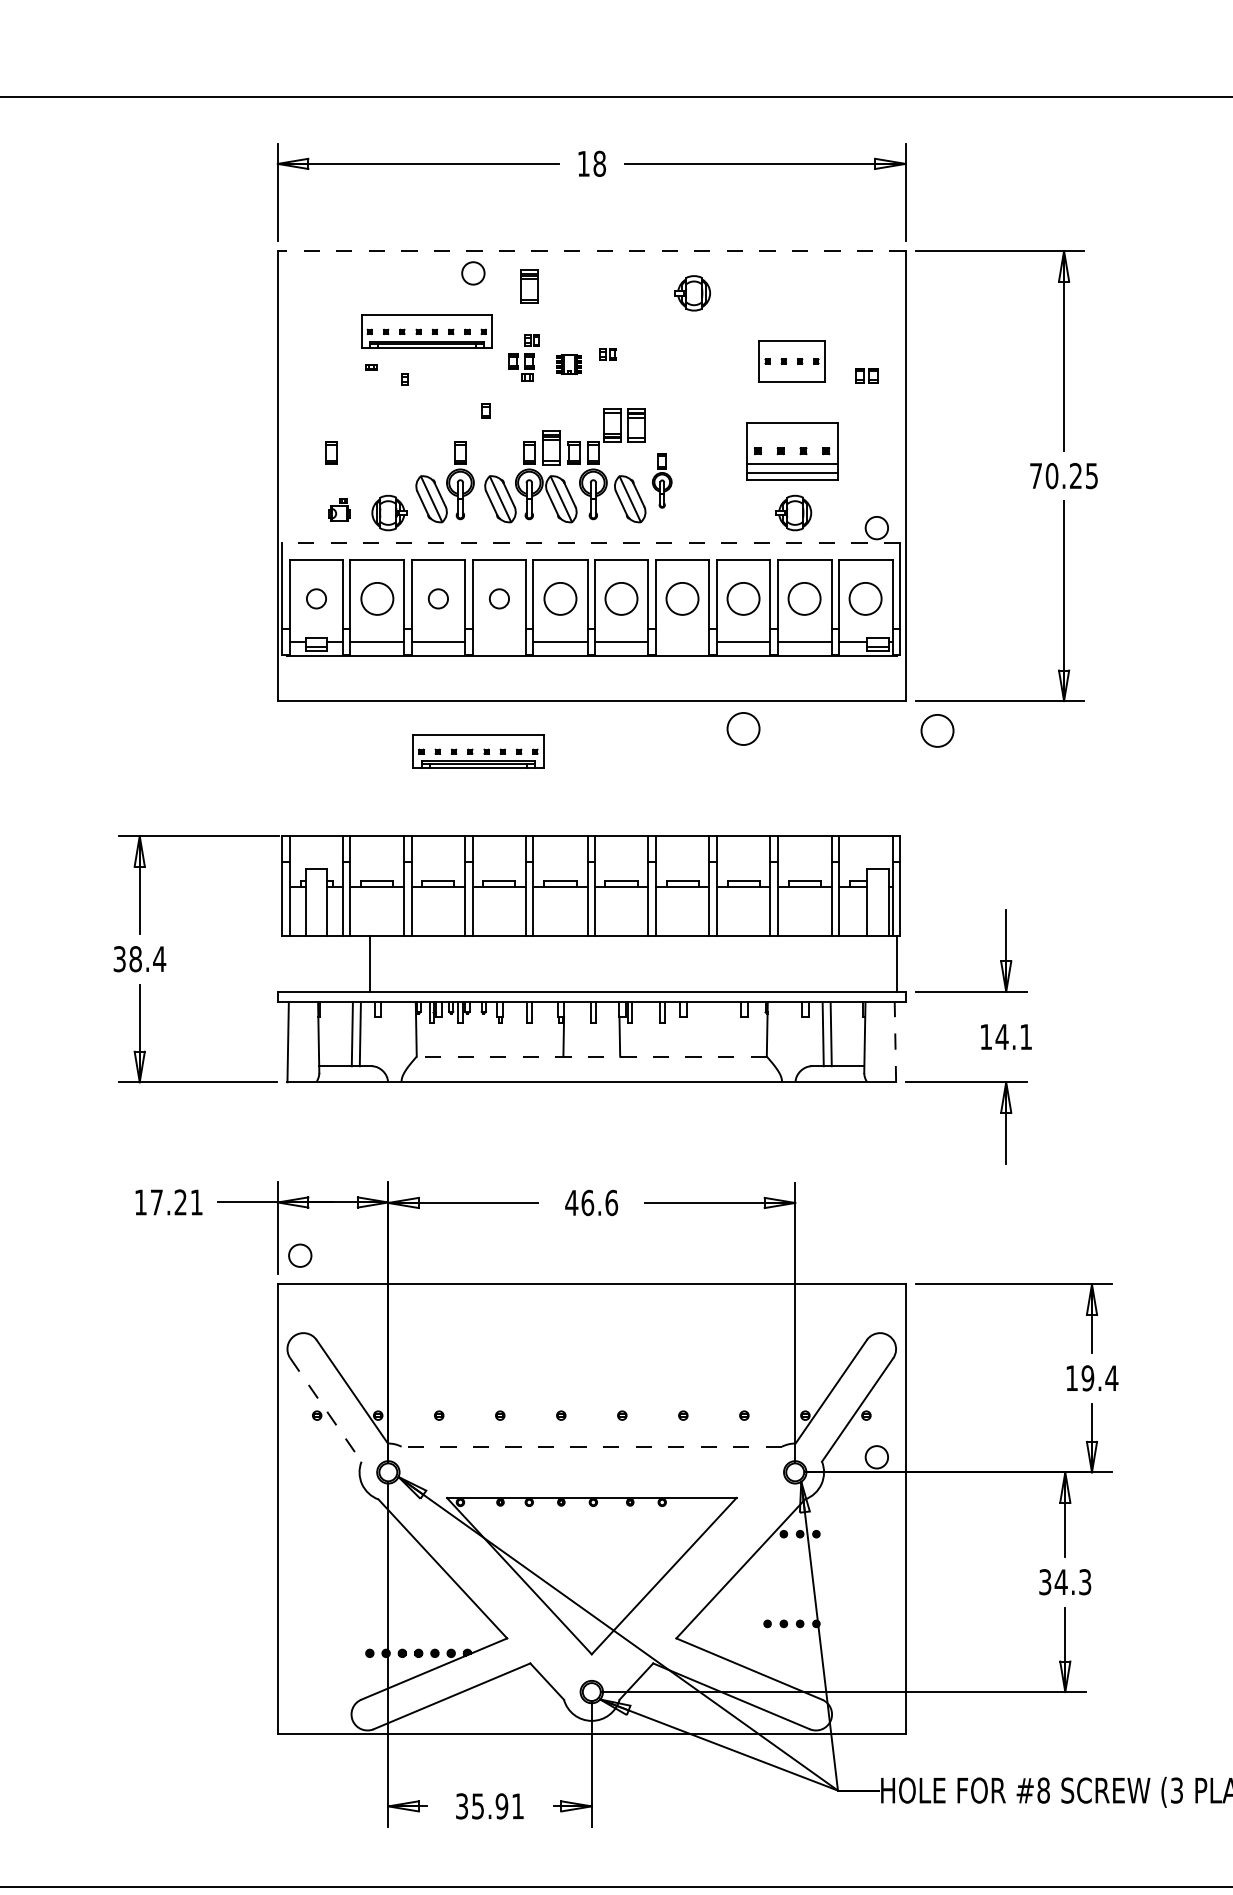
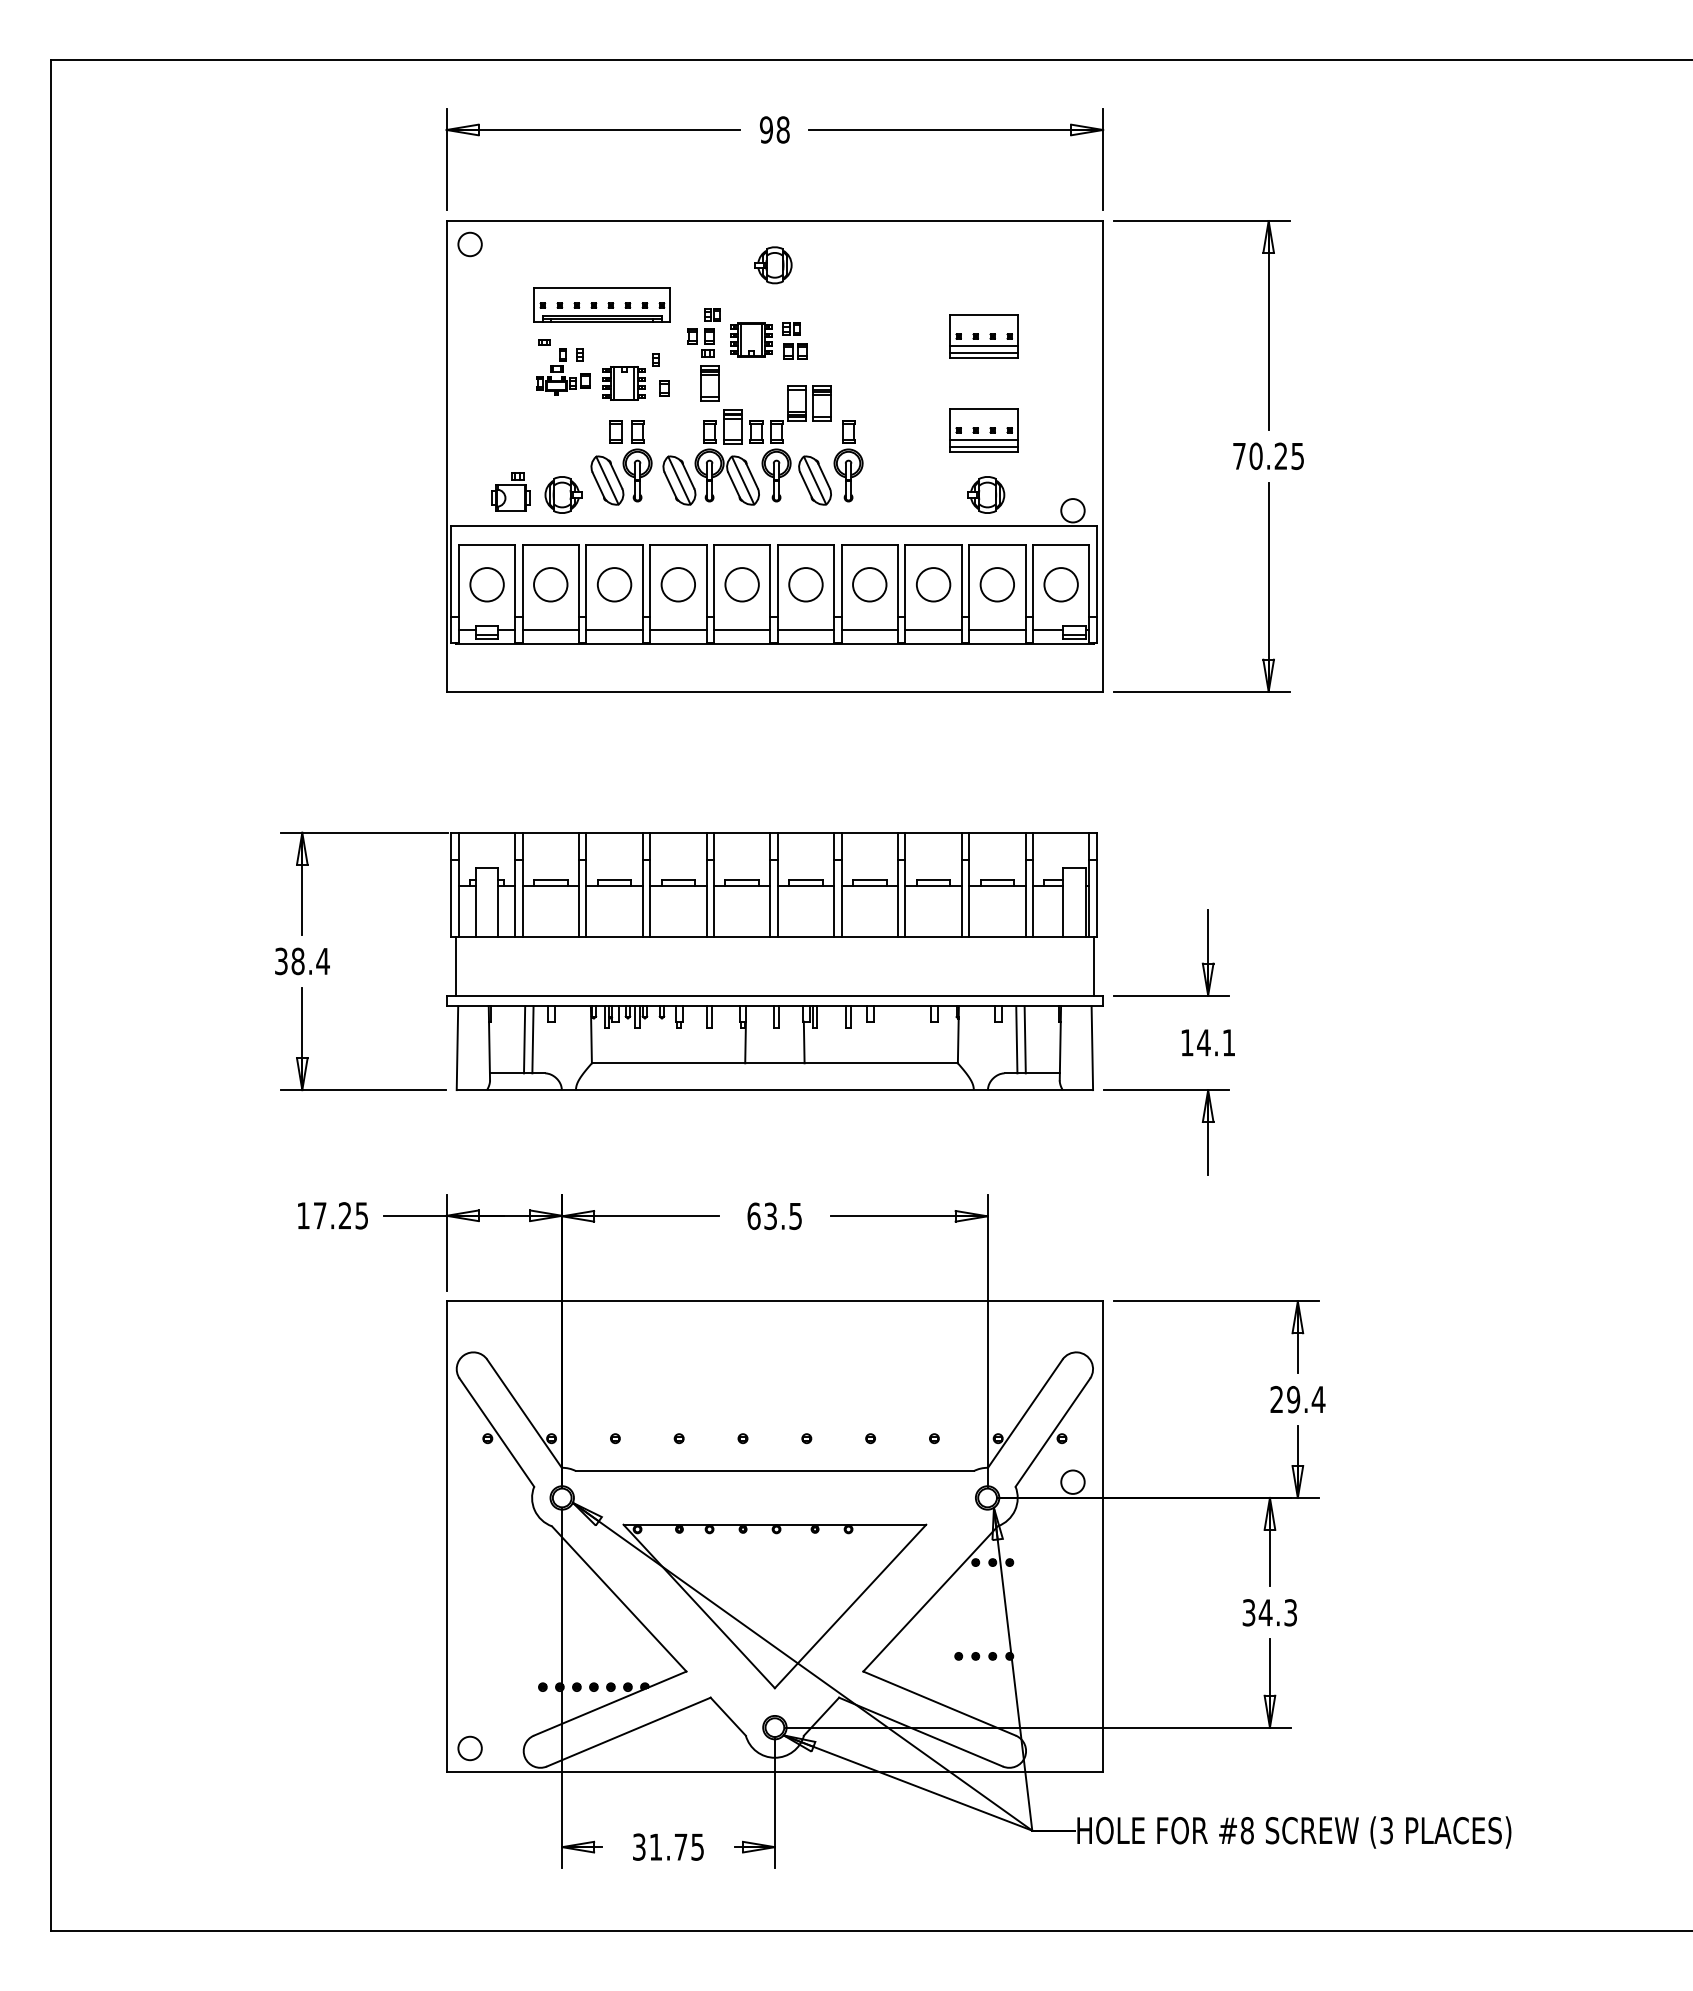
text: (582, 163) -> (765, 129), 18 -> 98
line: (591, 251) -> (774, 221), dashed -> solid
circle: (472, 273) -> (469, 244), moved
part: (529, 286) -> (709, 383), moved
part: (692, 293) -> (773, 265), moved
part: (569, 364) -> (751, 339), size x1.67
line: (792, 370) -> (984, 346), added
part: (866, 375) -> (795, 351), moved
line: (792, 376) -> (984, 352), added
part: (389, 394) -> (563, 371), added
part: (453, 399) -> (630, 376), added
part: (791, 451) -> (983, 430), size x0.71
part: (331, 452) -> (615, 431), moved
part: (662, 480) -> (848, 461), size x1.43
part: (338, 509) -> (510, 491), size x1.67
line: (590, 543) -> (773, 526), dashed -> solid
circle: (315, 598) -> (486, 584), size x1.67
circle: (438, 598) -> (614, 584), size x1.67
circle: (499, 598) -> (678, 584), size x1.67
line: (499, 641) -> (678, 629), added
line: (682, 641) -> (869, 629), added
circle: (743, 728) -> (933, 720), removed
circle: (936, 730) -> (1135, 722), removed
part: (477, 750) -> (655, 743), removed
line: (369, 964) -> (455, 966), moved
line: (895, 1042) -> (1092, 1048), dashed -> solid
line: (591, 1056) -> (774, 1063), dashed -> solid
text: (196, 1202) -> (361, 1215), 17.21 -> 17.25
text: (591, 1203) -> (774, 1216), 46.6 -> 63.5
circle: (299, 1255) -> (469, 1748), moved
text: (1071, 1378) -> (1276, 1399), 19.4 -> 29.4
line: (325, 1409) -> (496, 1432), dashed -> solid
line: (591, 1447) -> (774, 1471), dashed -> solid
text: (497, 1805) -> (676, 1846), 35.91 -> 31.75

